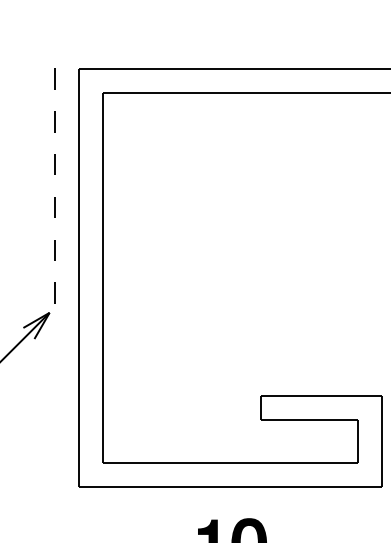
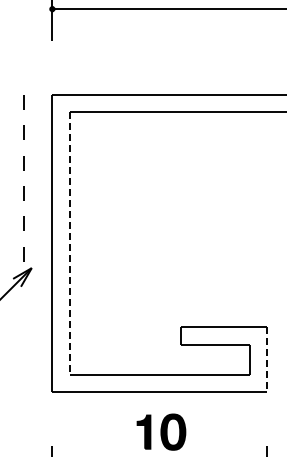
line: (54, 175) -> (23, 170), moved
line: (102, 278) -> (69, 243), solid -> dashed
line: (381, 442) -> (267, 360), solid -> dashed

